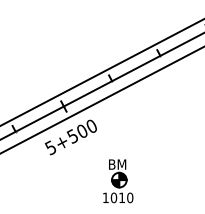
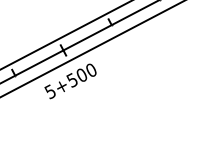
part: (118, 181) -> (118, 125), removed

